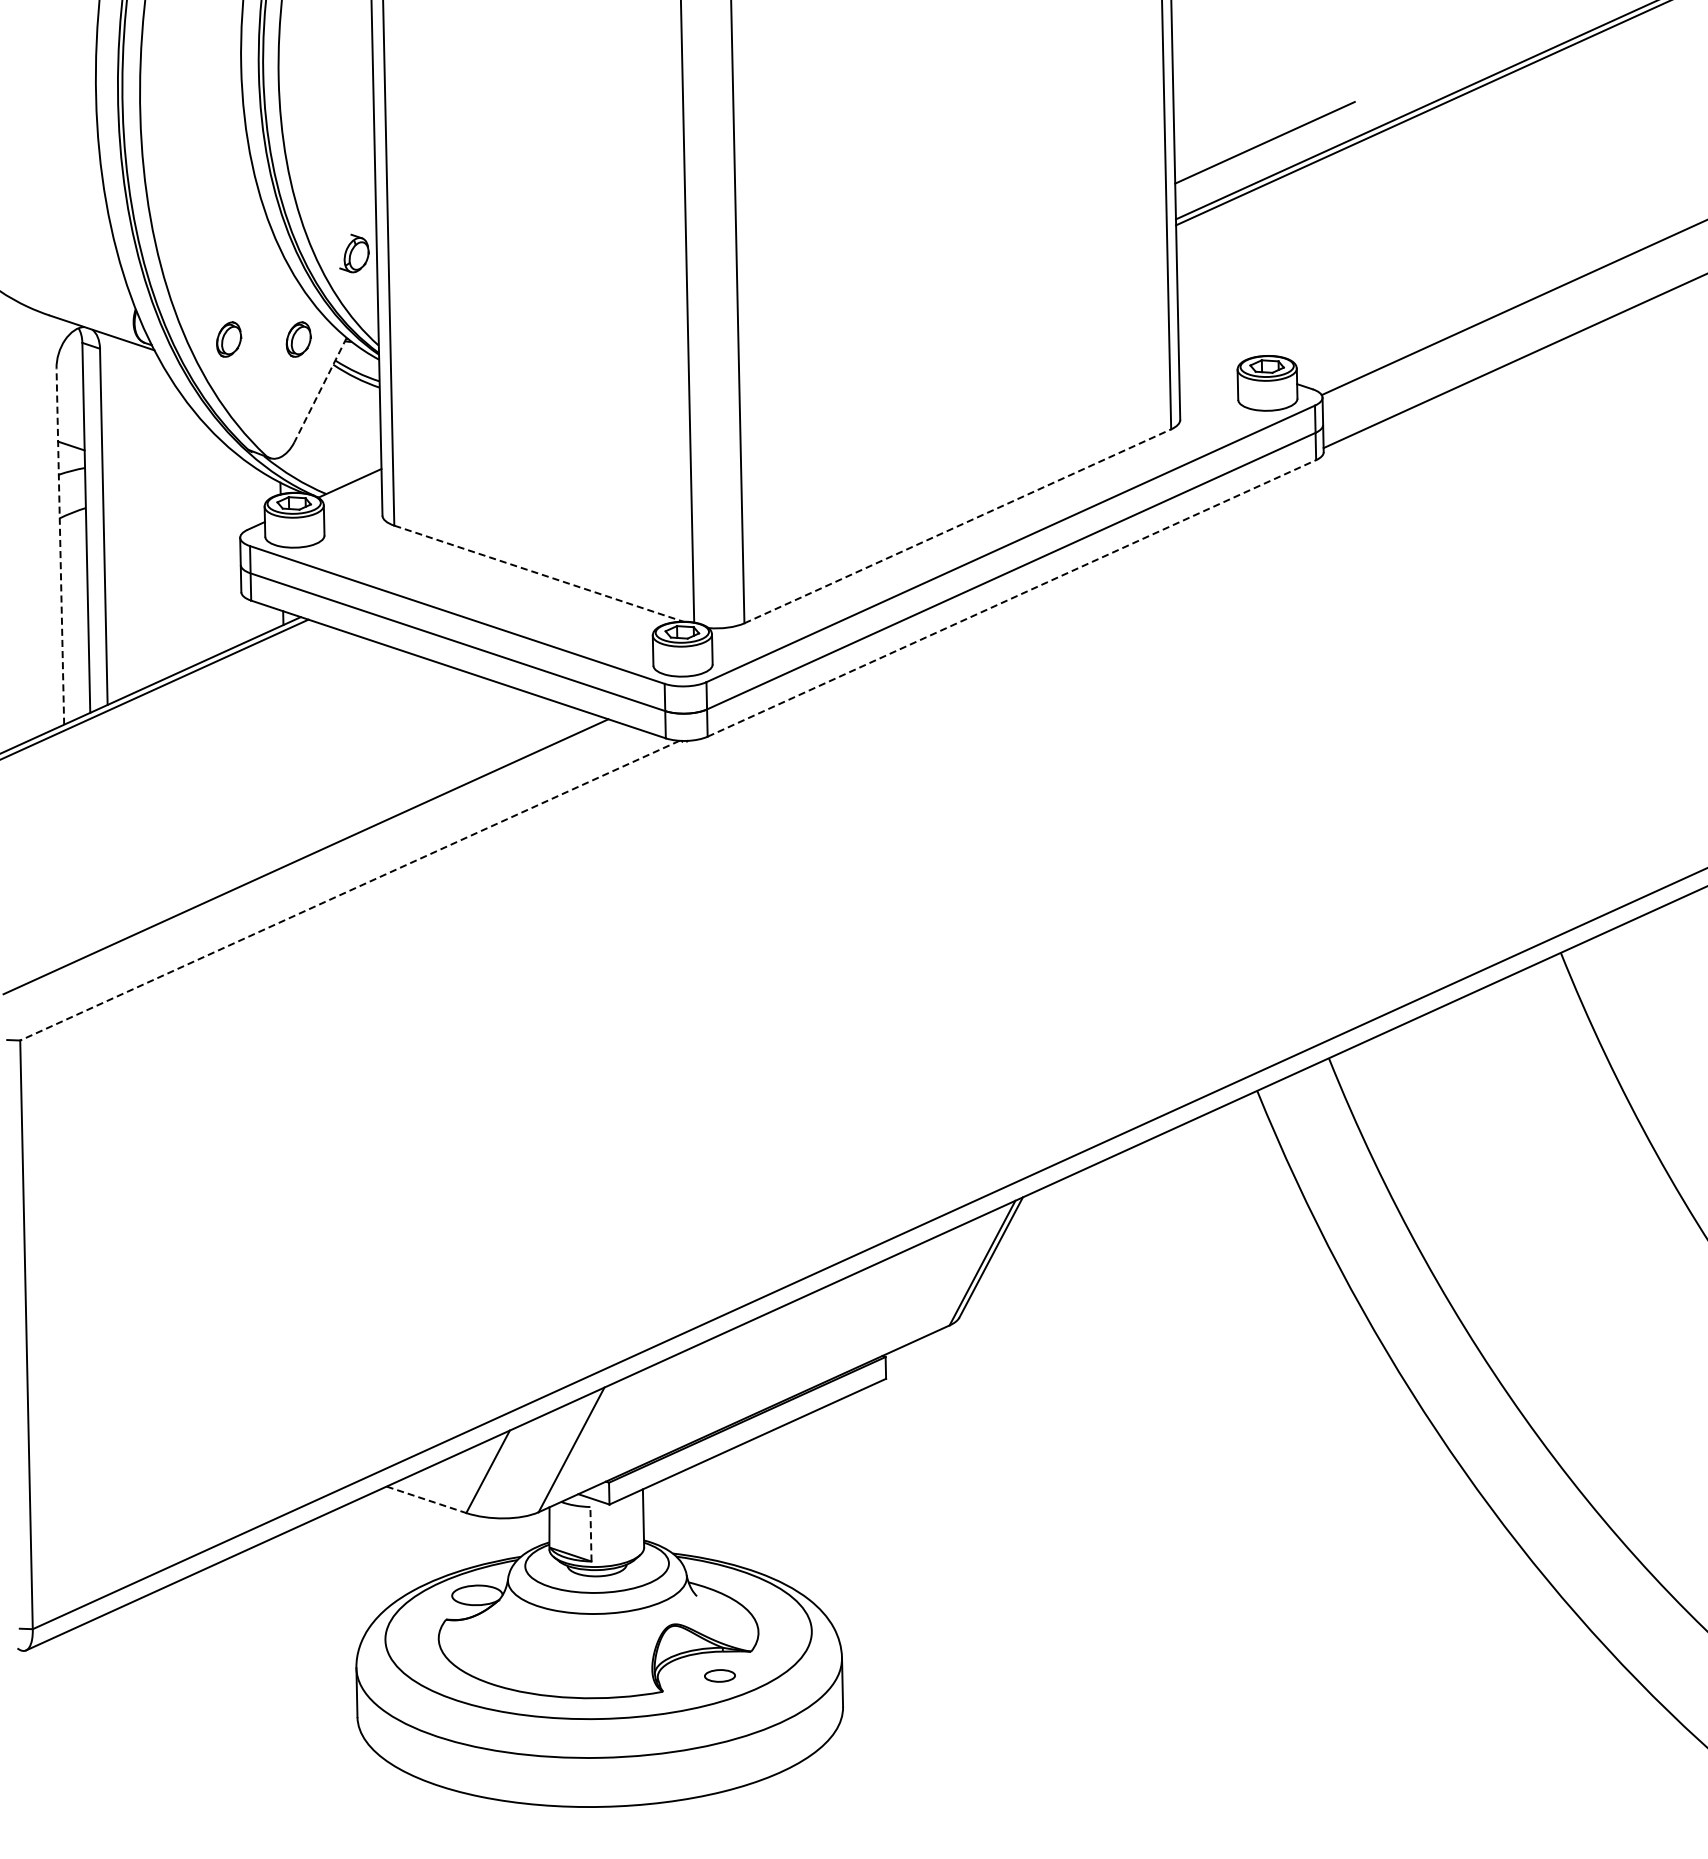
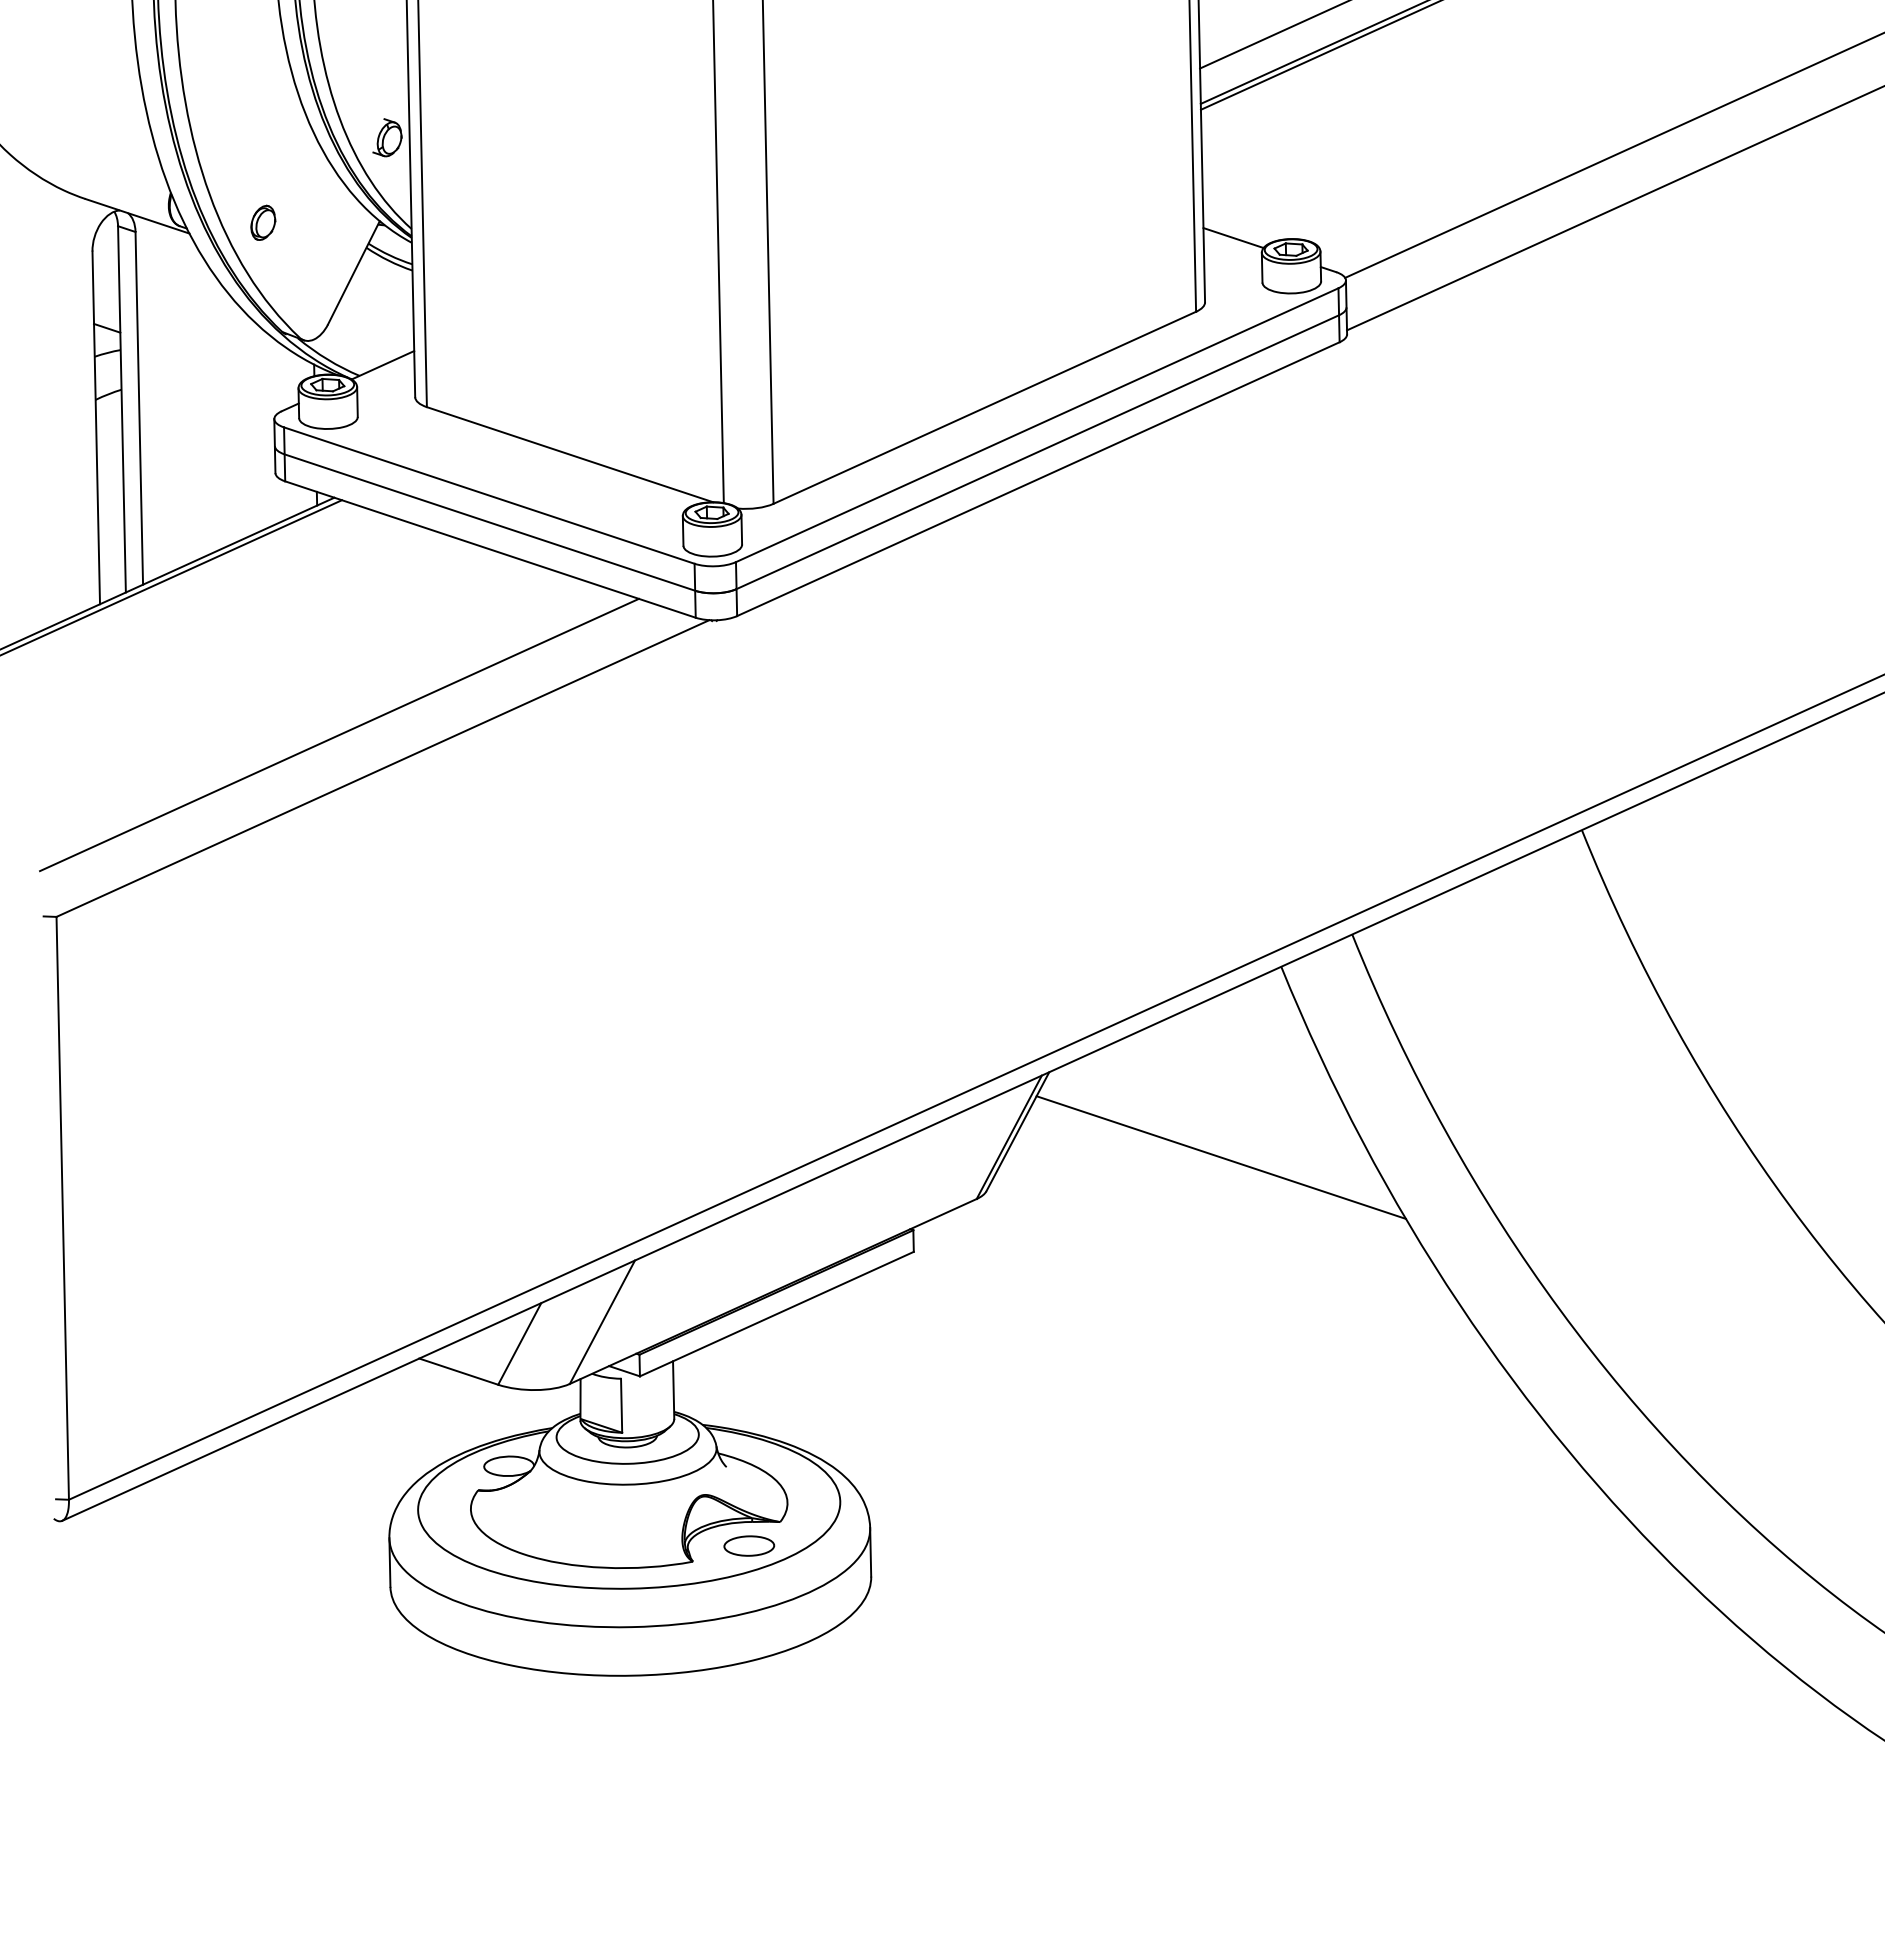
part: (298, 339) -> (332, 222), removed
line: (1208, 355) -> (1233, 238), added
line: (320, 389) -> (353, 272), dashed -> solid
line: (958, 526) -> (985, 407), dashed -> solid
line: (60, 546) -> (96, 427), dashed -> solid
line: (539, 573) -> (570, 454), dashed -> solid
line: (1012, 598) -> (1038, 479), dashed -> solid
line: (349, 890) -> (382, 768), dashed -> solid
line: (1195, 1283) -> (1220, 1157), added
line: (426, 1499) -> (458, 1371), dashed -> solid
line: (590, 1533) -> (621, 1405), dashed -> solid
part: (720, 1675) -> (749, 1545), size x1.67

